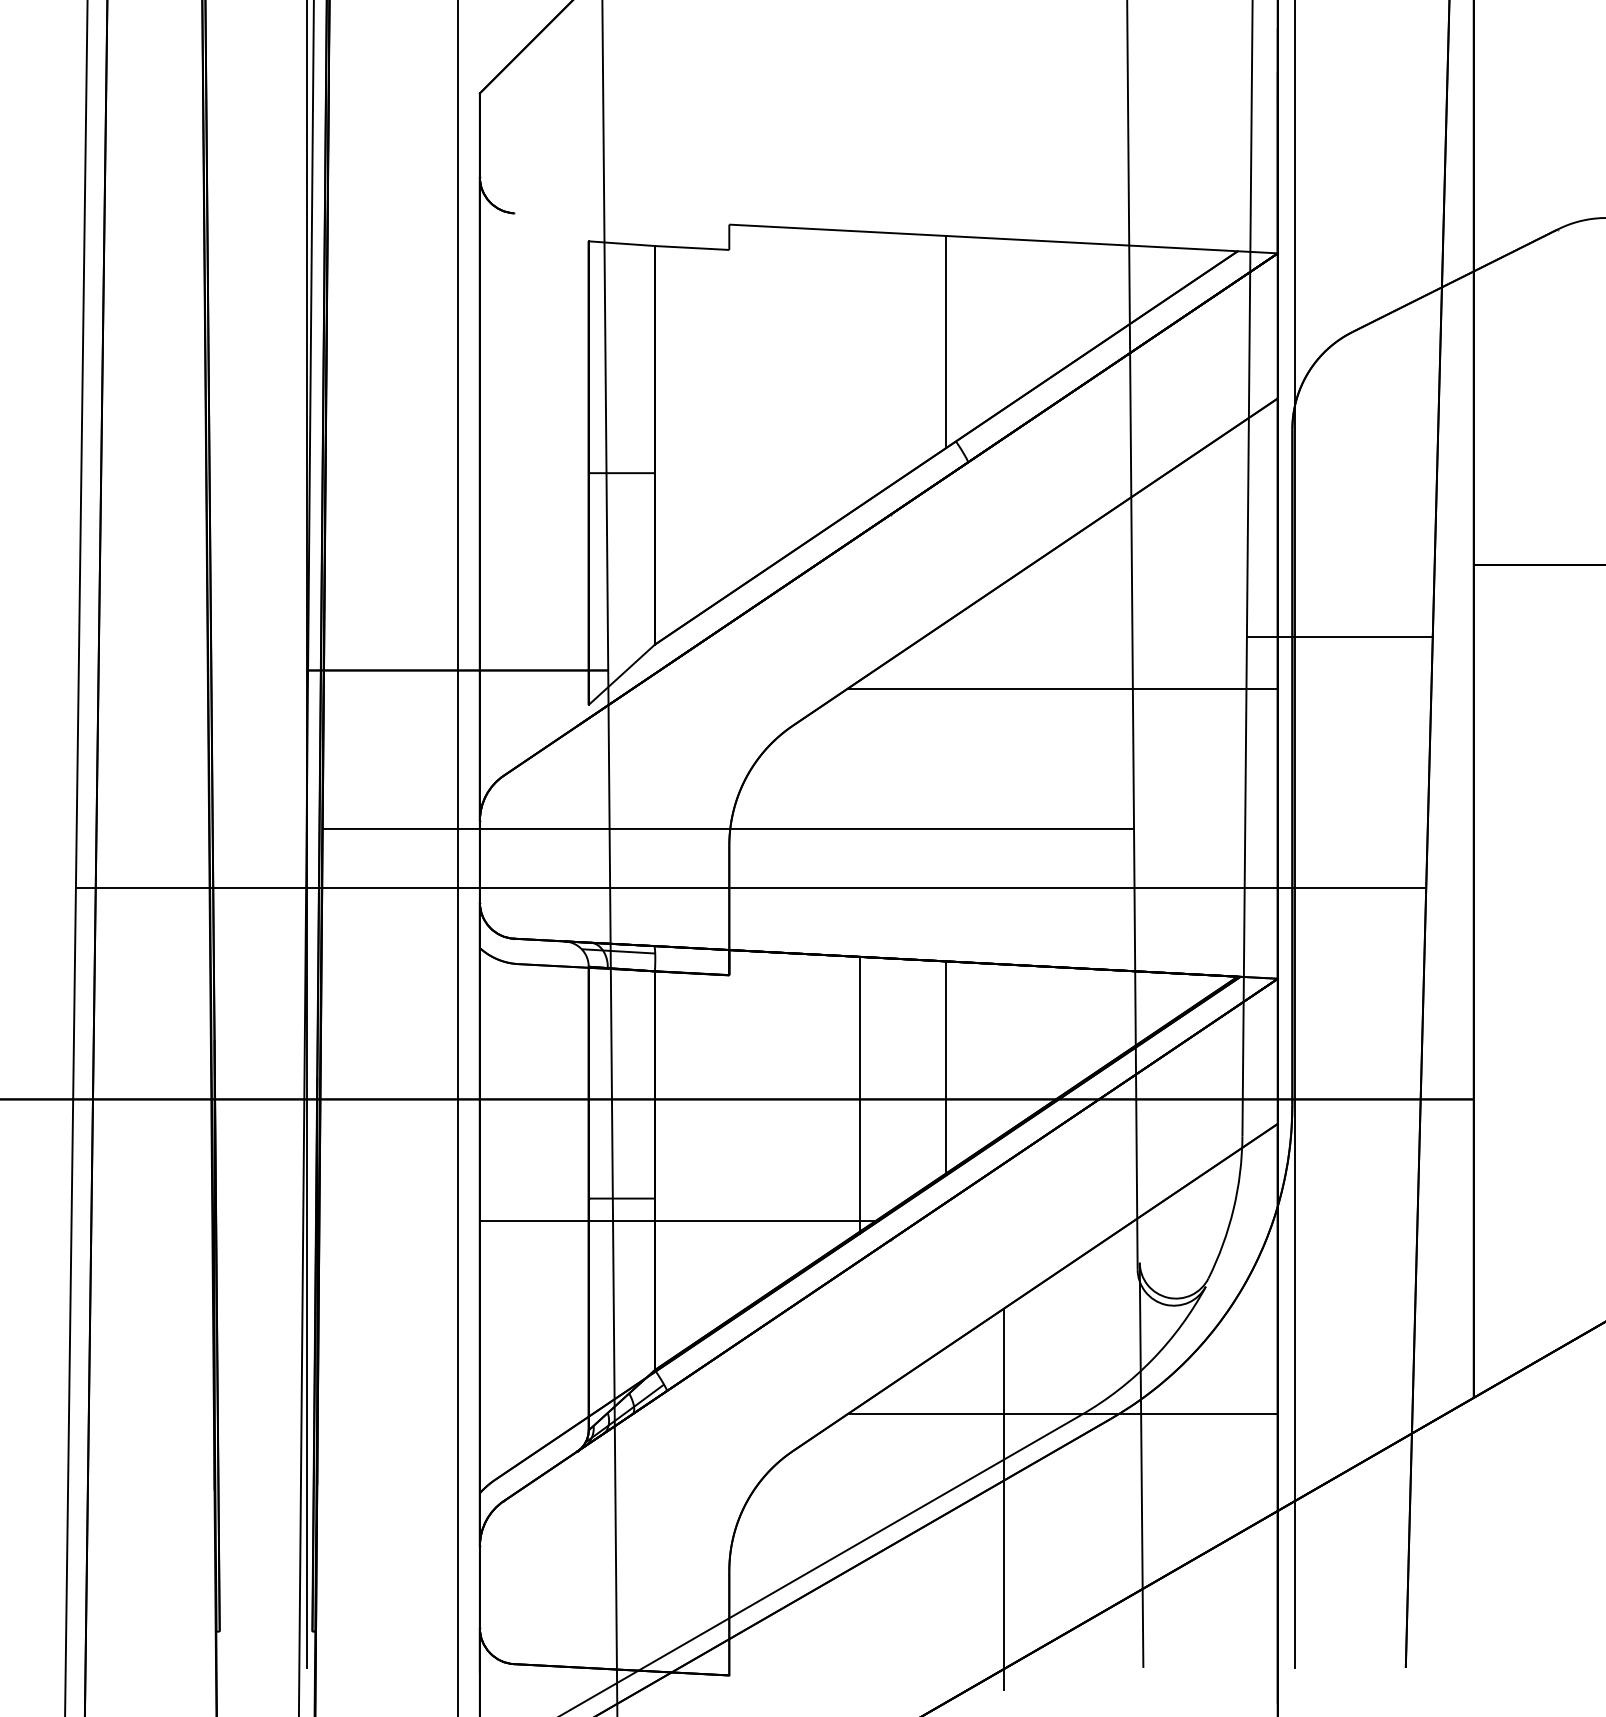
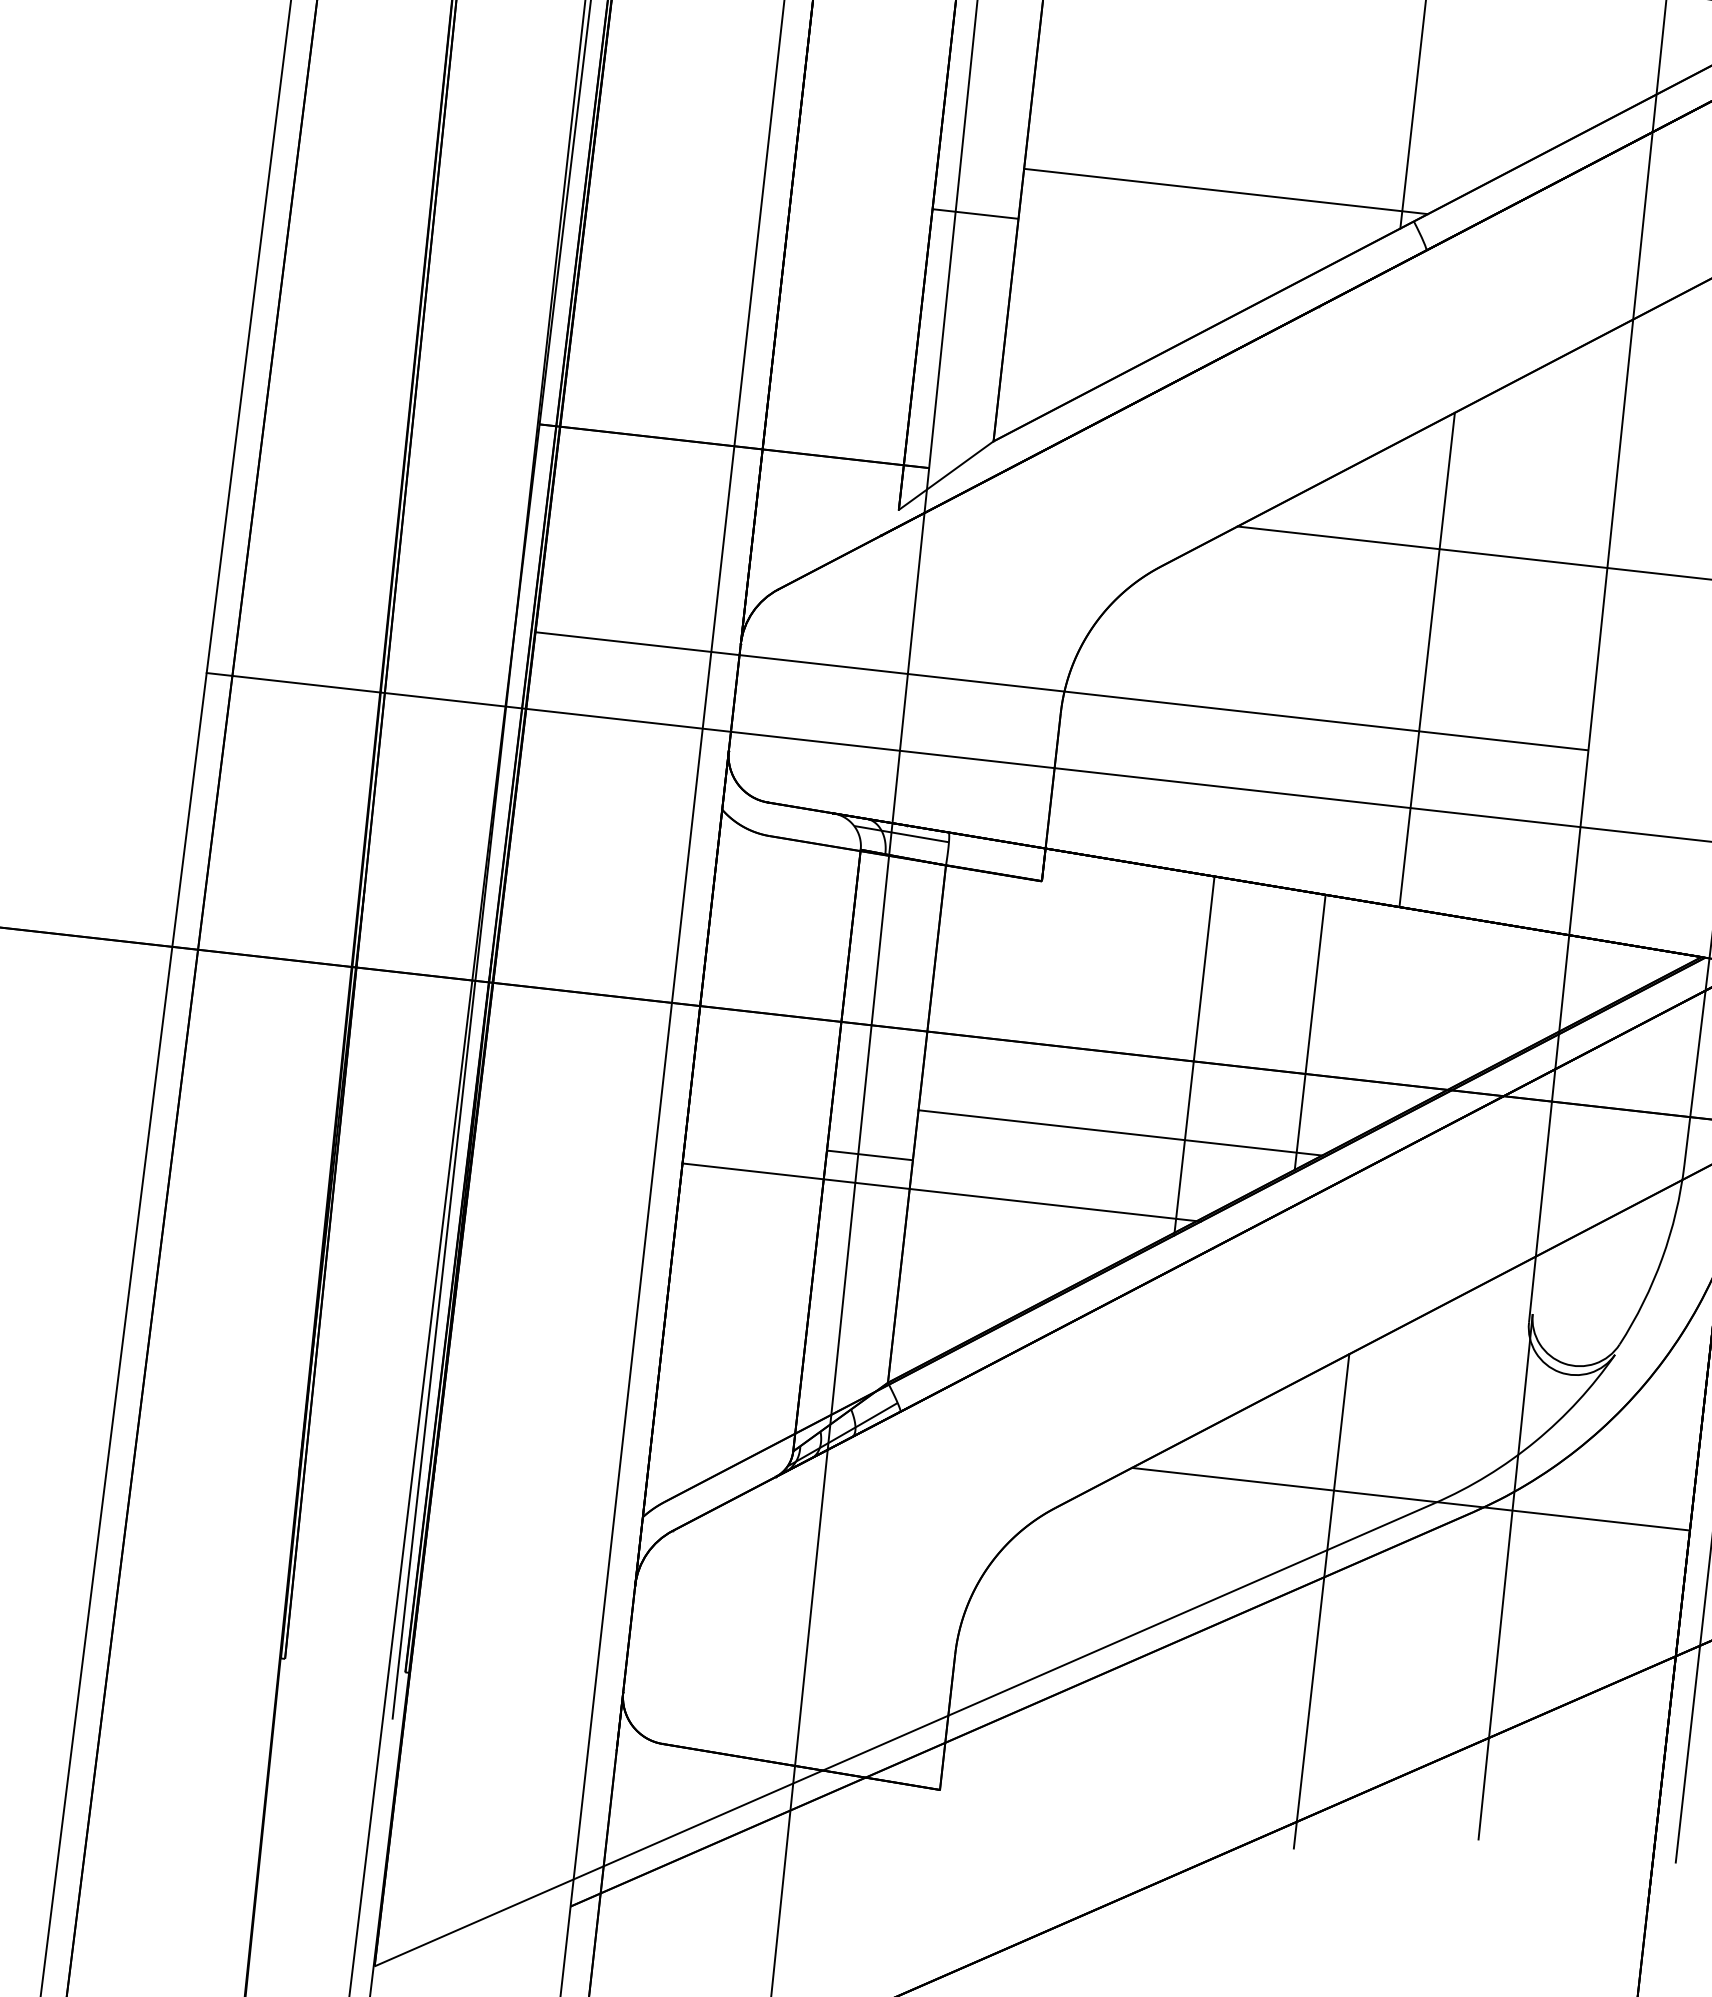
line: (810, 434) -> (1226, 191), added
line: (1003, 773) -> (1427, 659), added
line: (810, 1160) -> (1120, 1133), added

